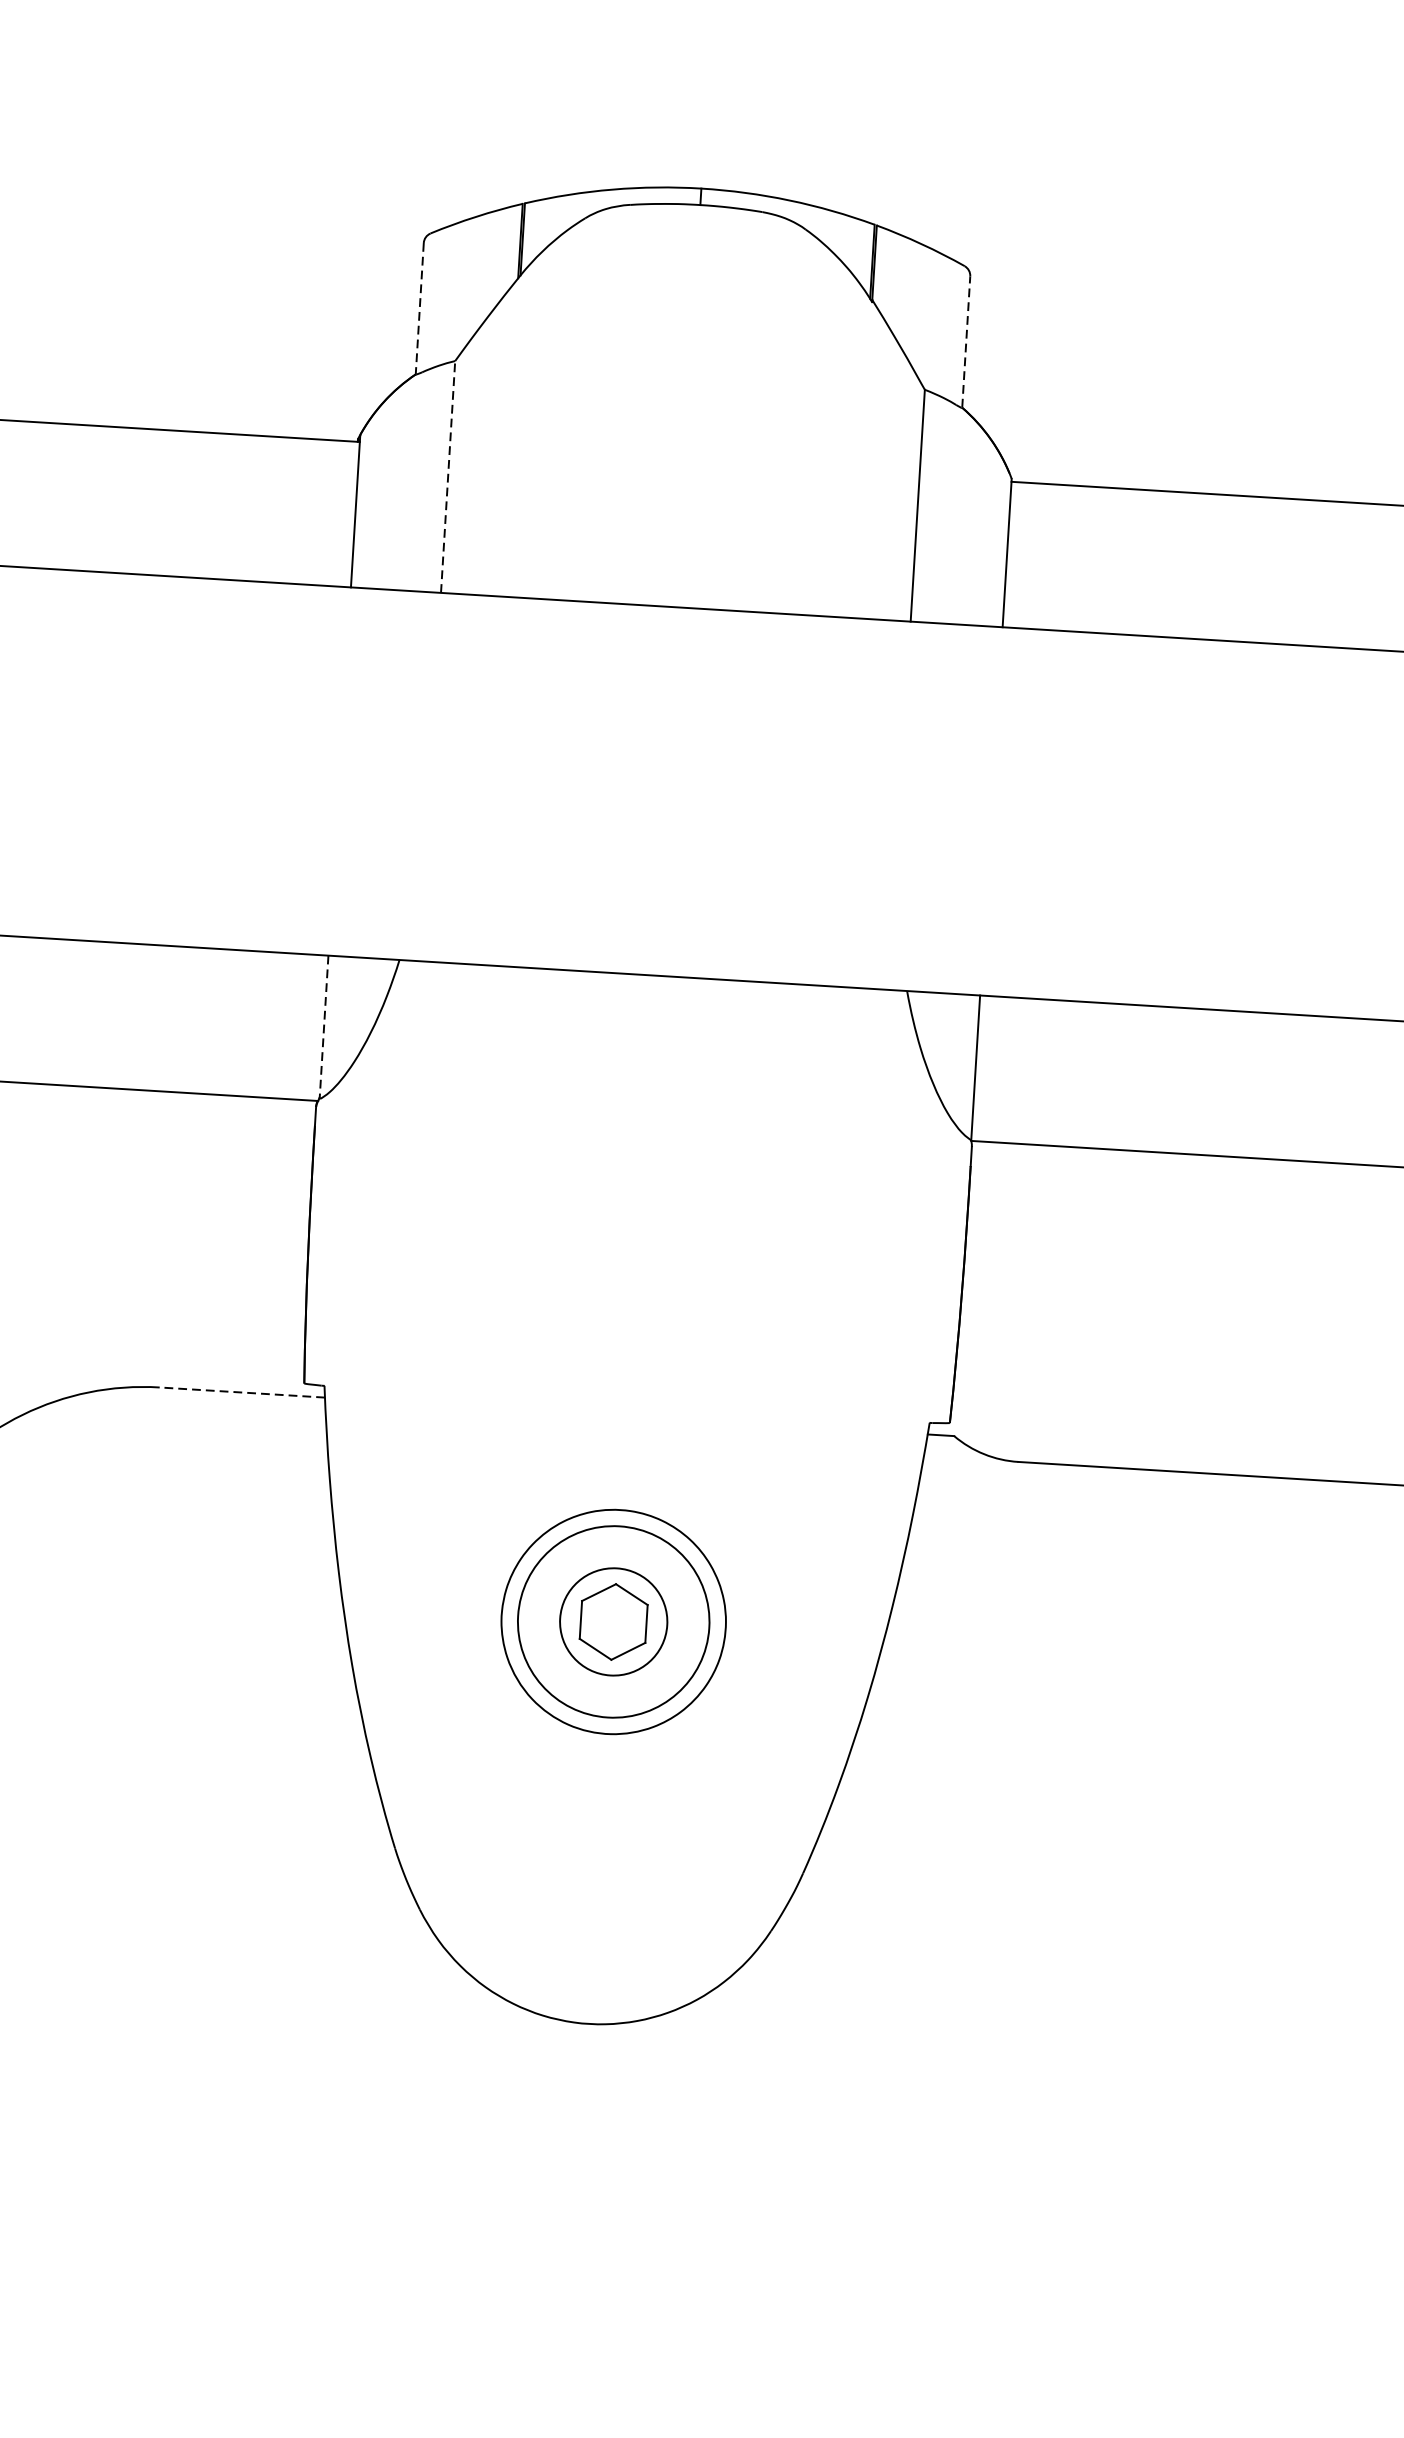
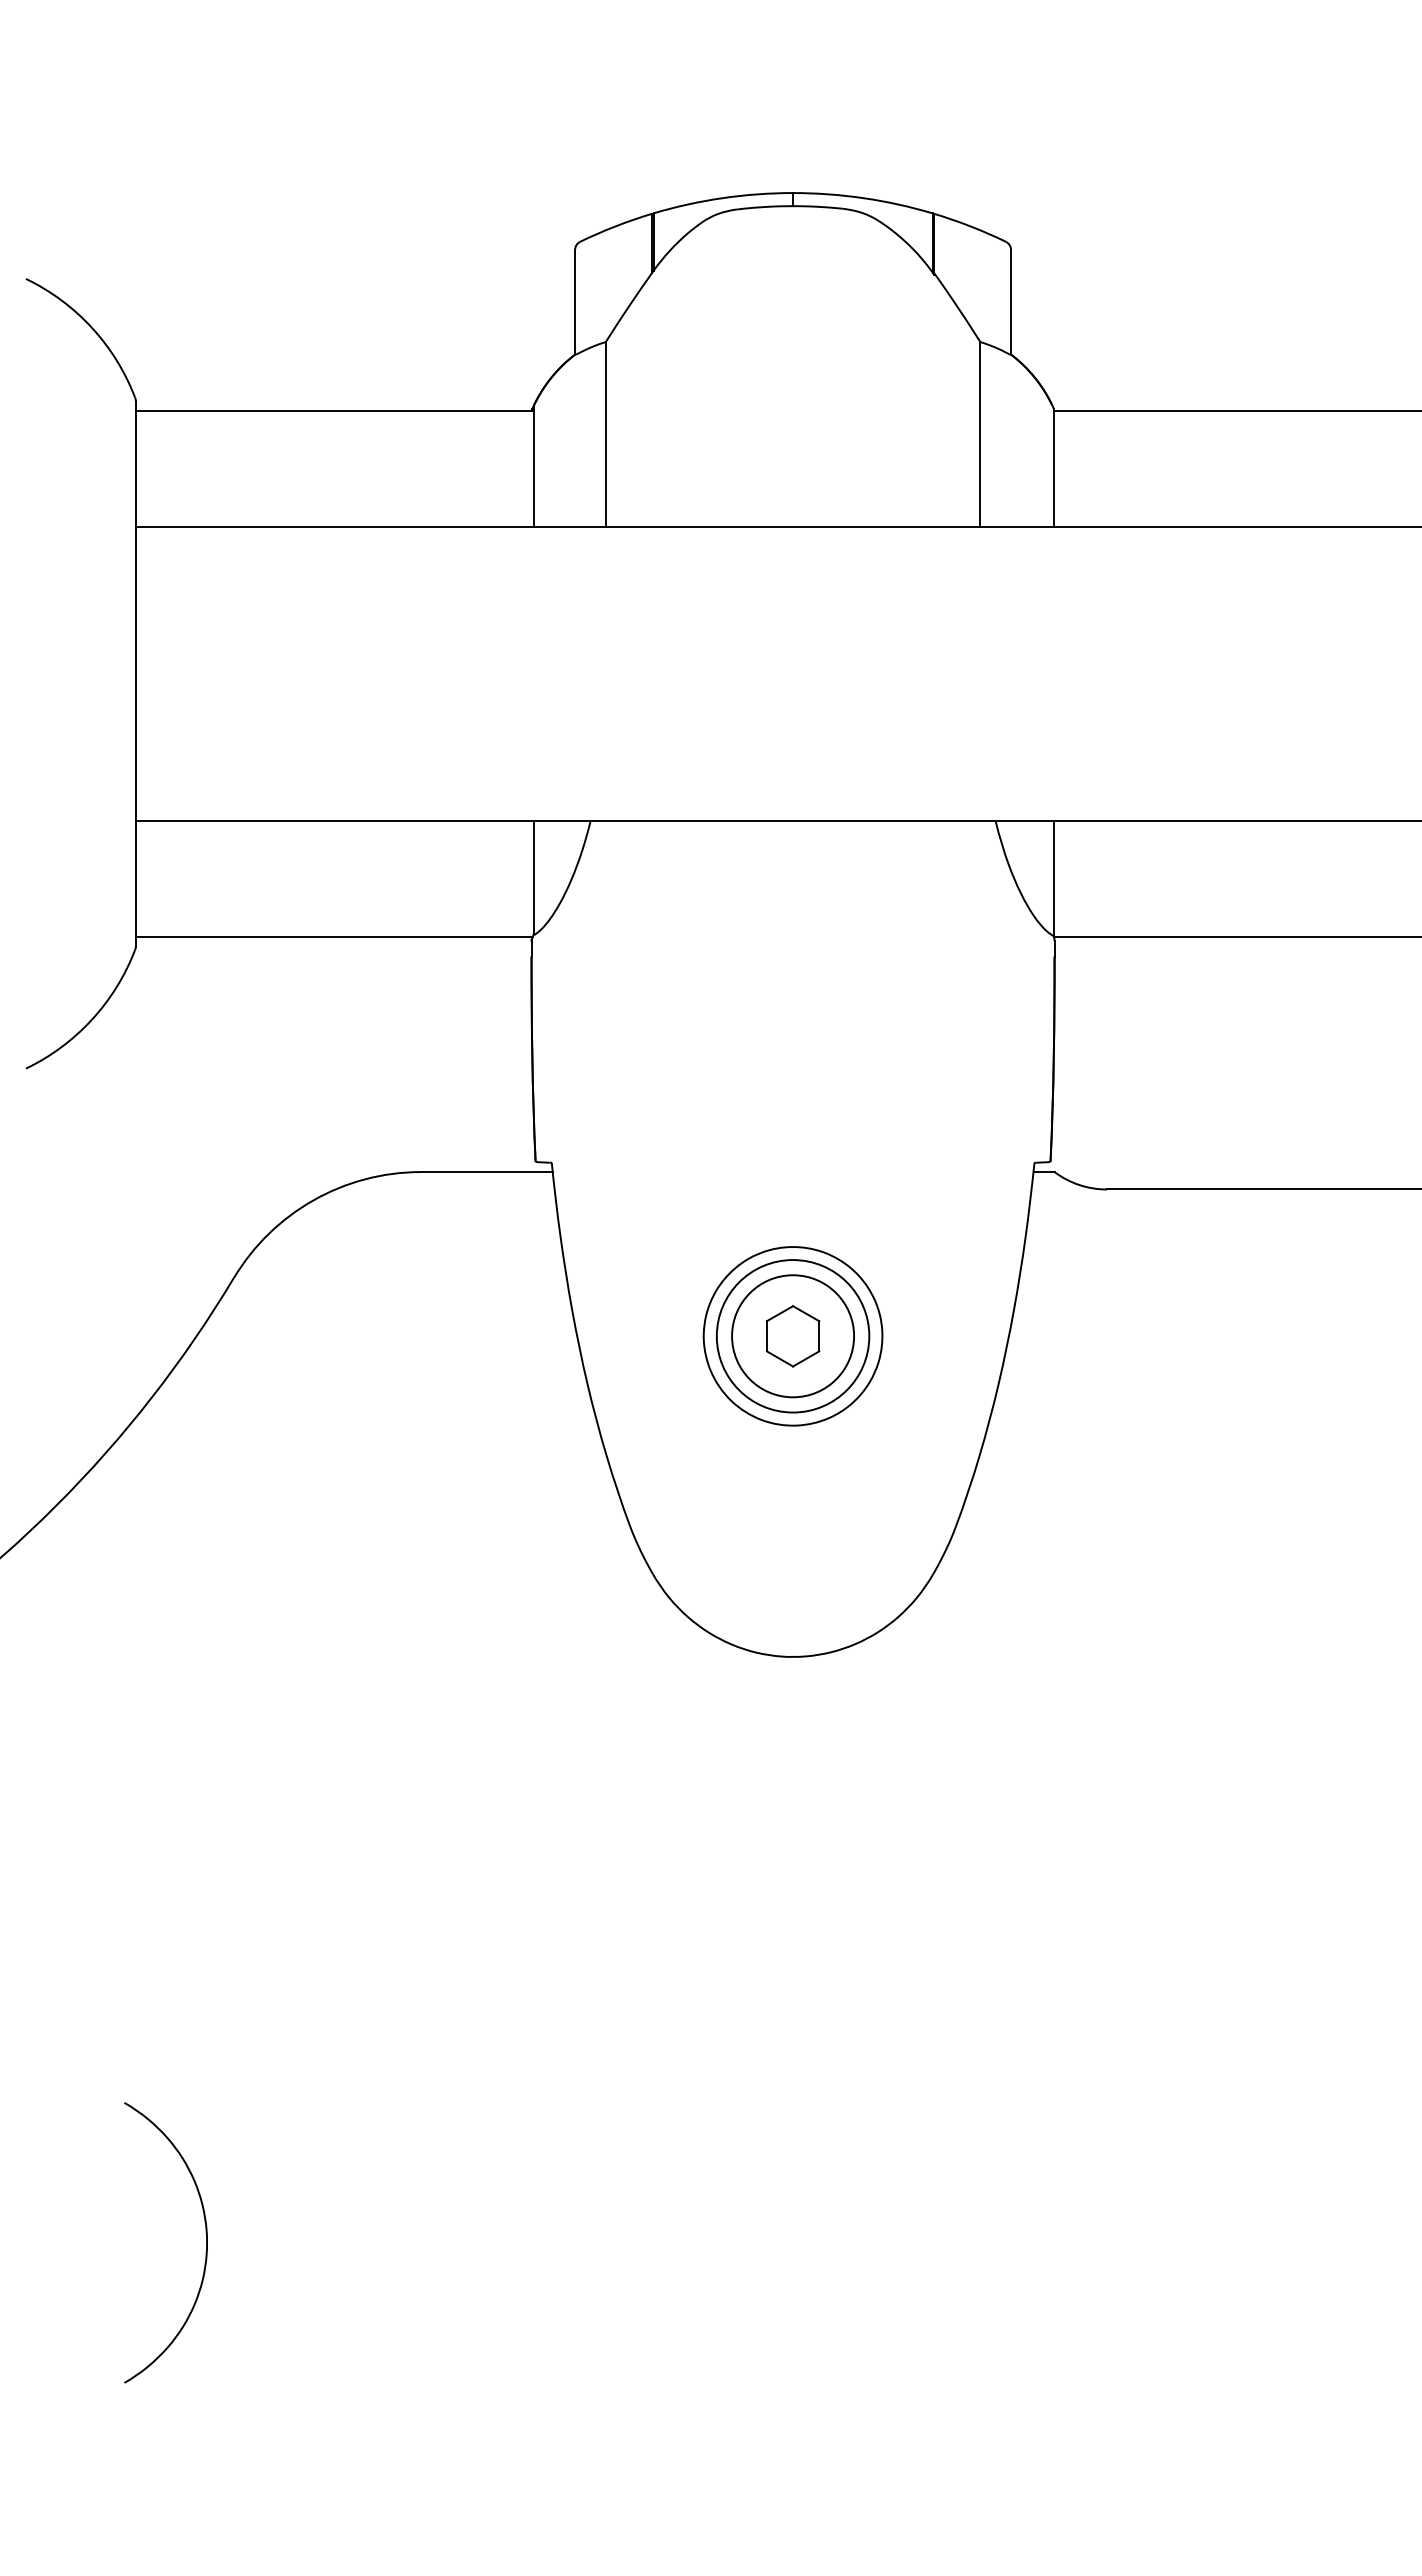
line: (420, 309) -> (575, 302), dashed -> solid
line: (966, 341) -> (1011, 301), dashed -> solid
line: (447, 476) -> (605, 434), dashed -> solid
line: (324, 1026) -> (534, 877), dashed -> solid
line: (241, 1393) -> (486, 1172), dashed -> solid
circle: (614, 1622) -> (793, 1336), size x1.43

